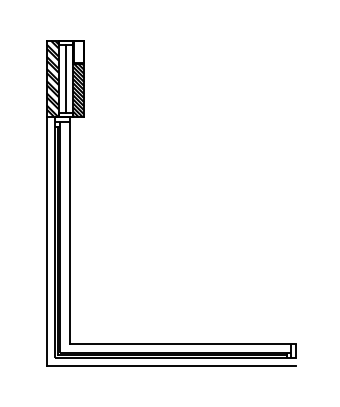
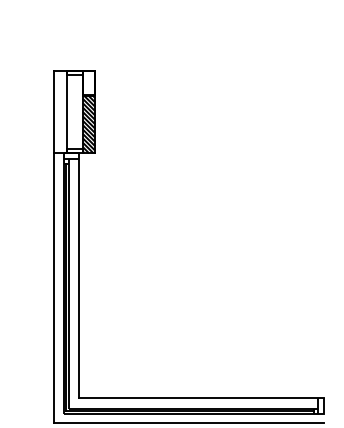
hatch: (52, 78) -> (60, 111), removed
line: (65, 78) -> (74, 111), removed

